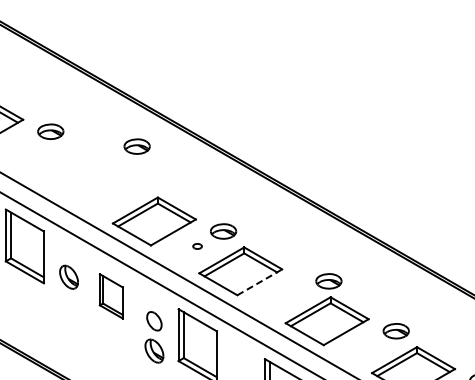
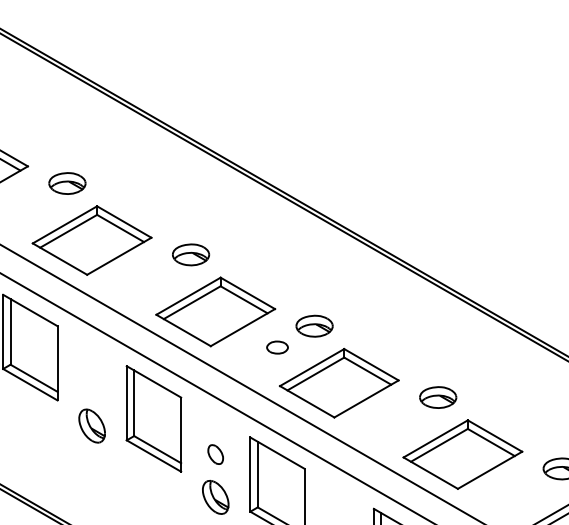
part: (136, 146) -> (190, 254), moved
part: (67, 171) -> (91, 240), added
part: (197, 246) -> (277, 347), size x1.67
part: (68, 276) -> (91, 424), moved
part: (328, 281) -> (437, 397), moved
line: (259, 282) -> (366, 399), dashed -> solid
part: (111, 296) -> (154, 419), size x1.67
part: (154, 320) -> (215, 453), size x0.71

